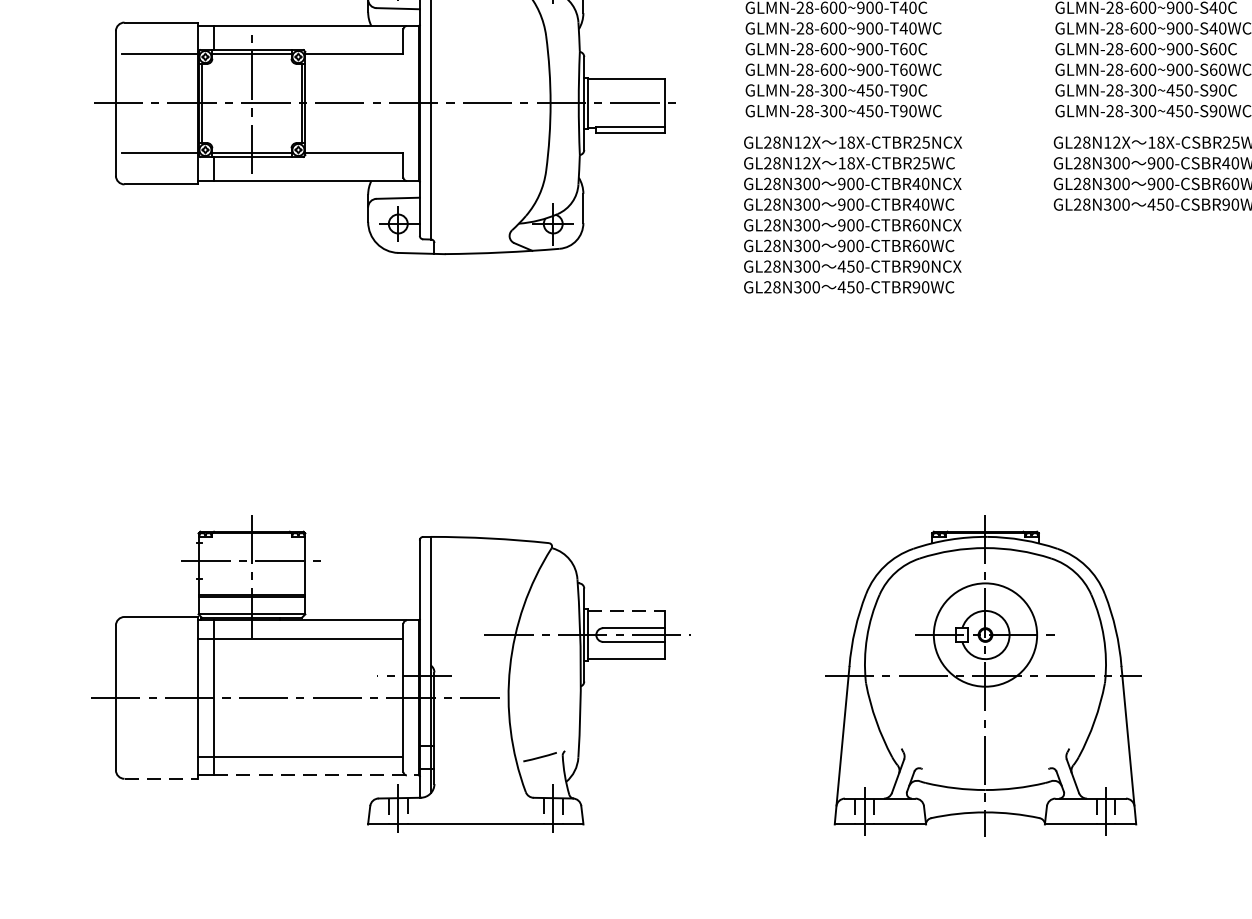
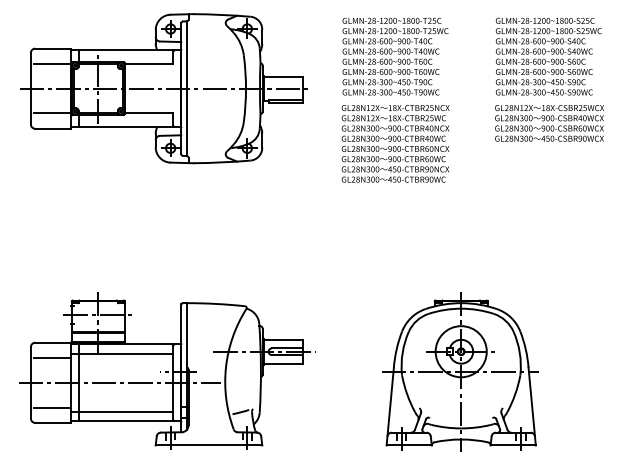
line: (628, 610) -> (284, 339), dashed -> solid
line: (159, 648) -> (52, 358), added
line: (159, 747) -> (52, 407), added
line: (317, 776) -> (130, 421), dashed -> solid
line: (161, 778) -> (53, 422), dashed -> solid

